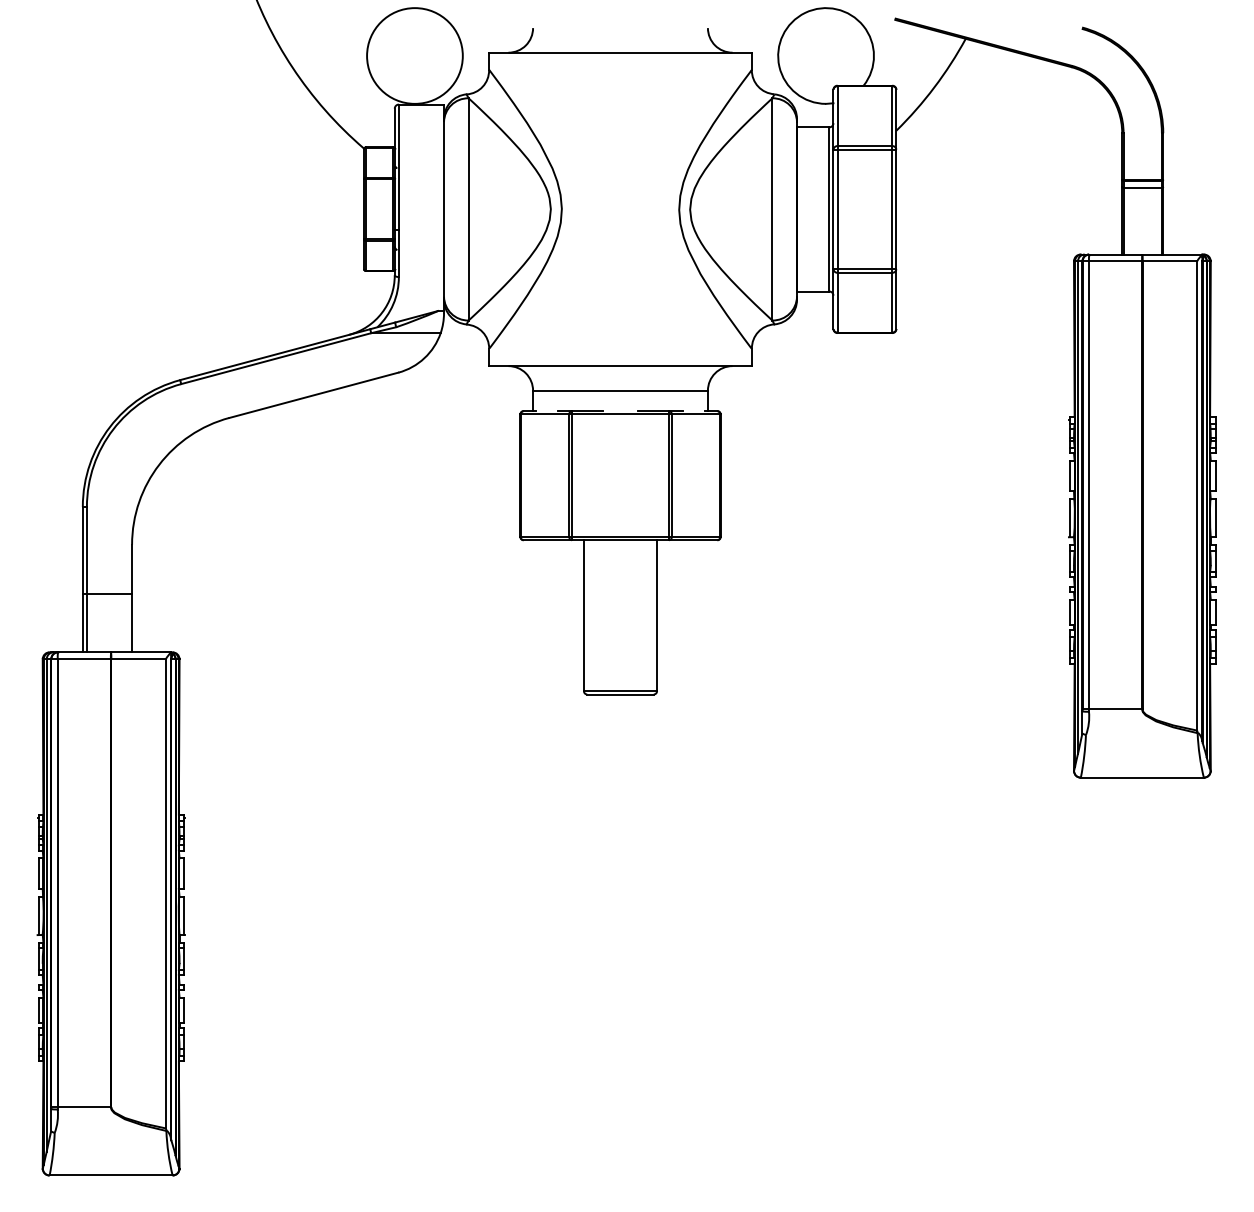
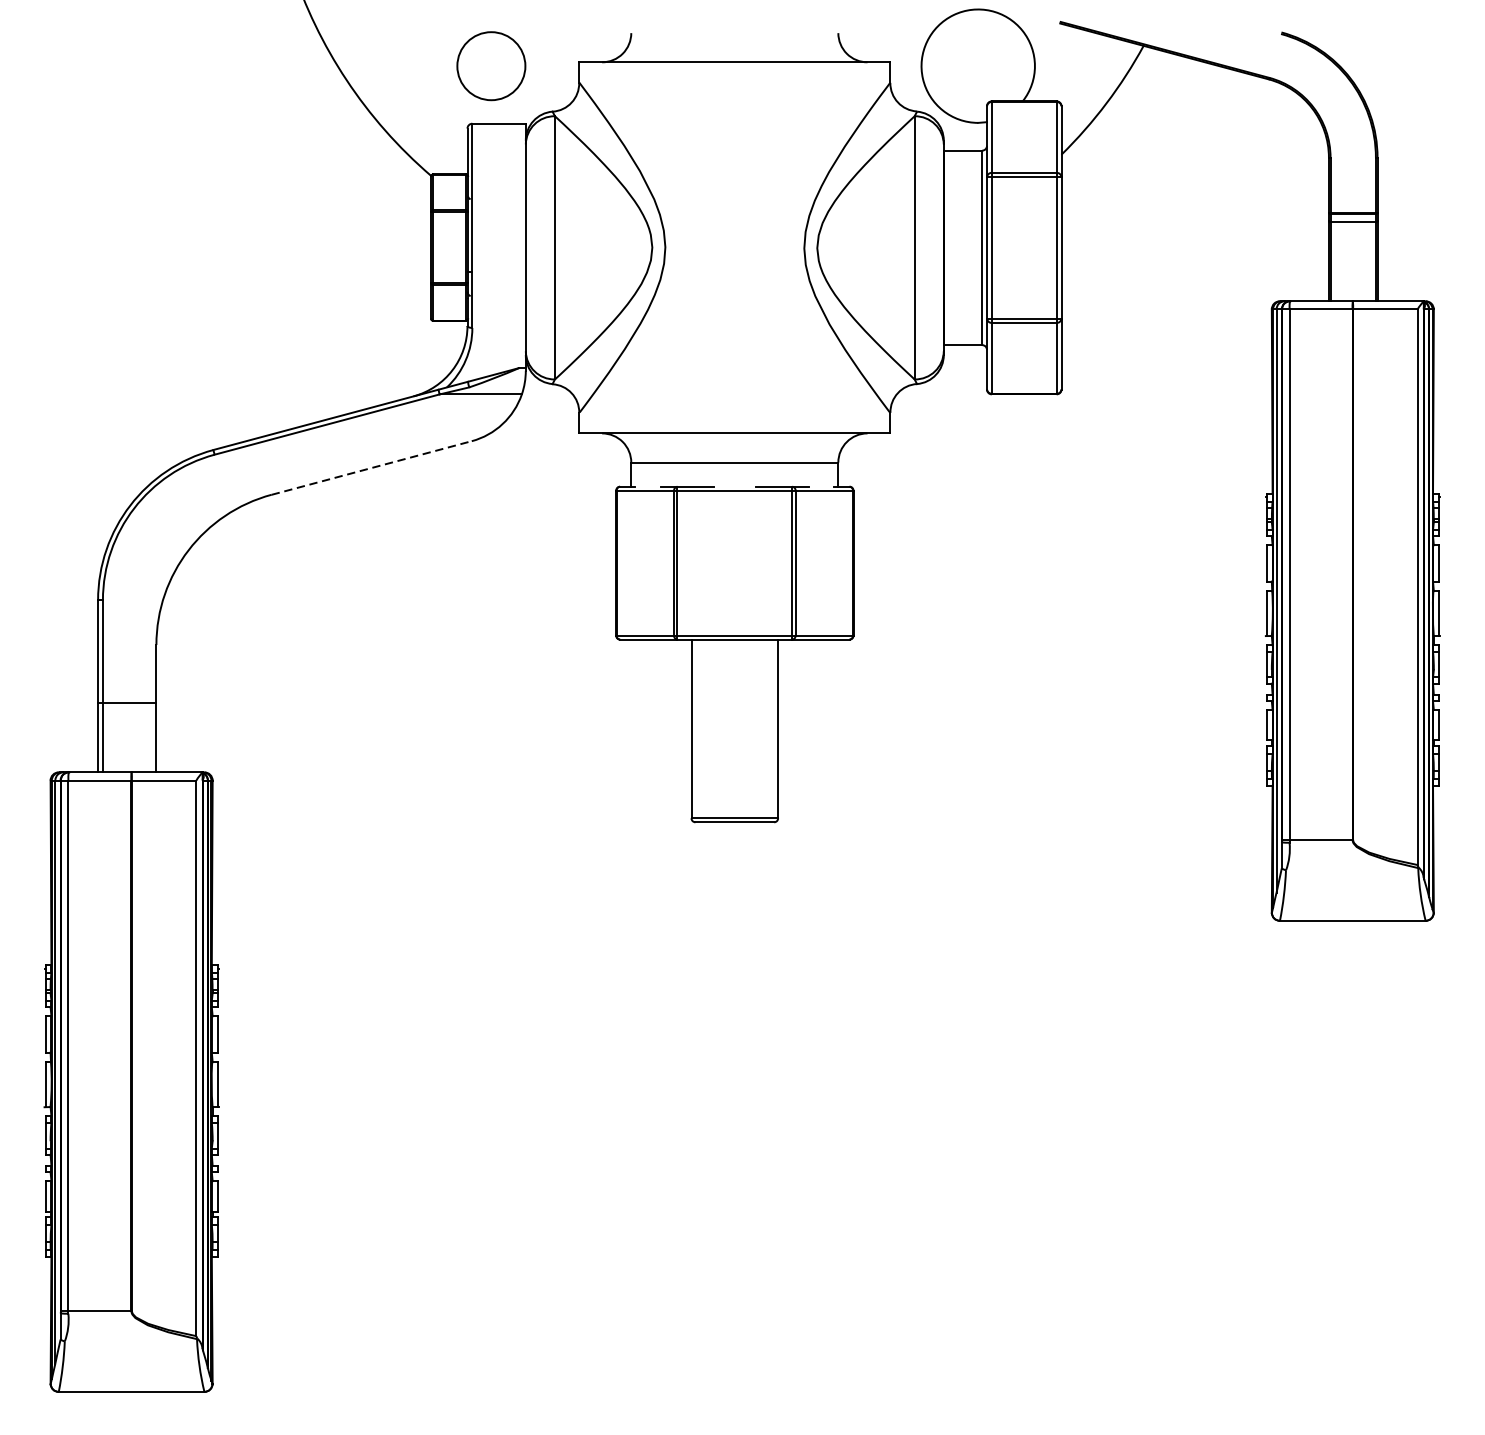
circle: (414, 55) -> (490, 65), size x0.6
line: (314, 395) -> (372, 468), solid -> dashed

